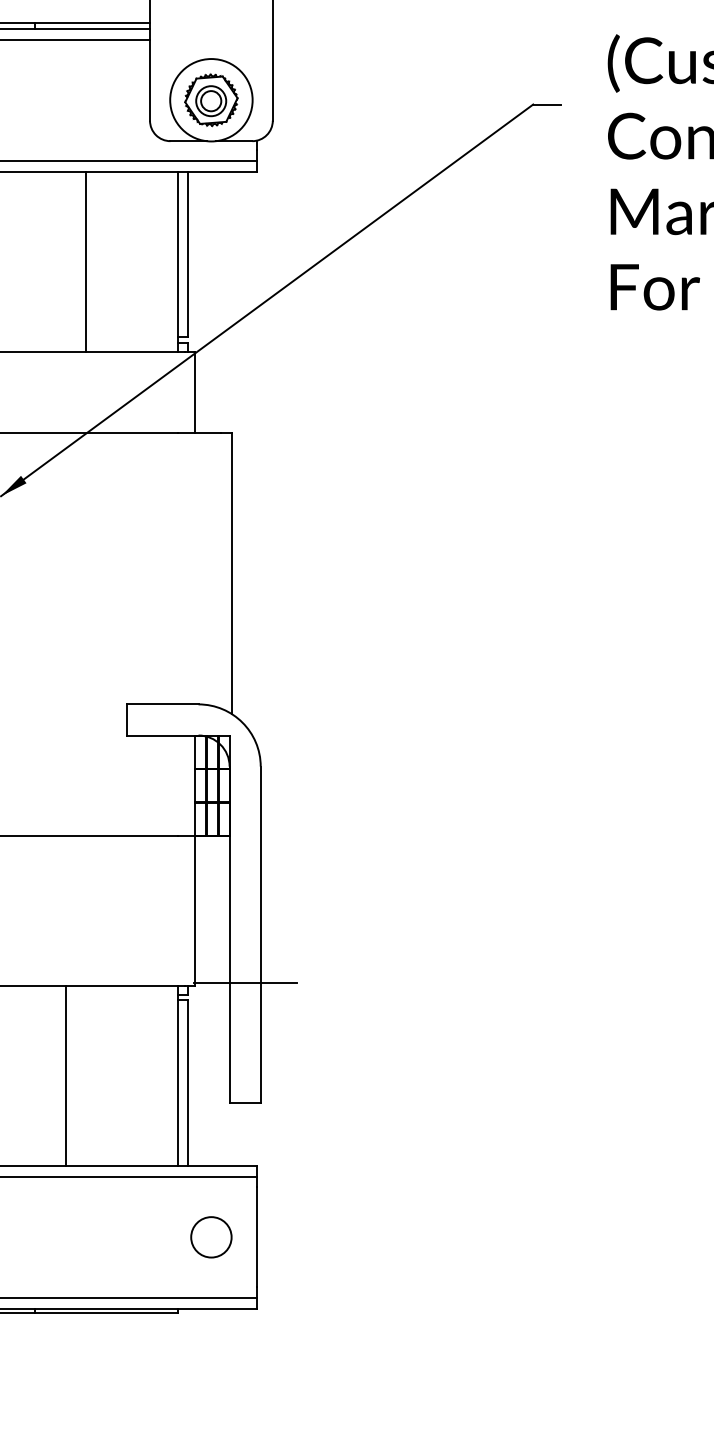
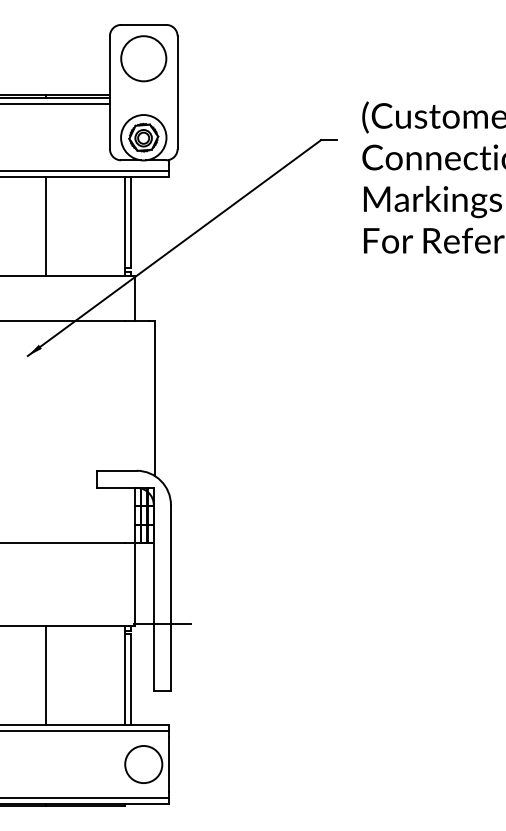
line: (85, 261) -> (46, 226), moved
line: (65, 1075) -> (46, 675), moved
circle: (210, 1237) -> (143, 764), size x1.67

